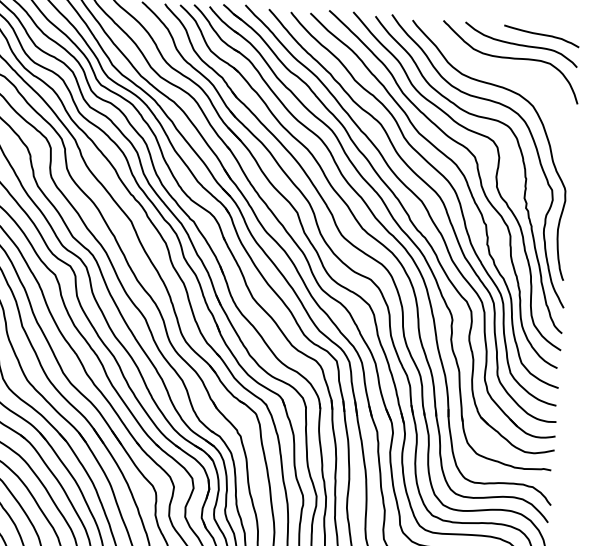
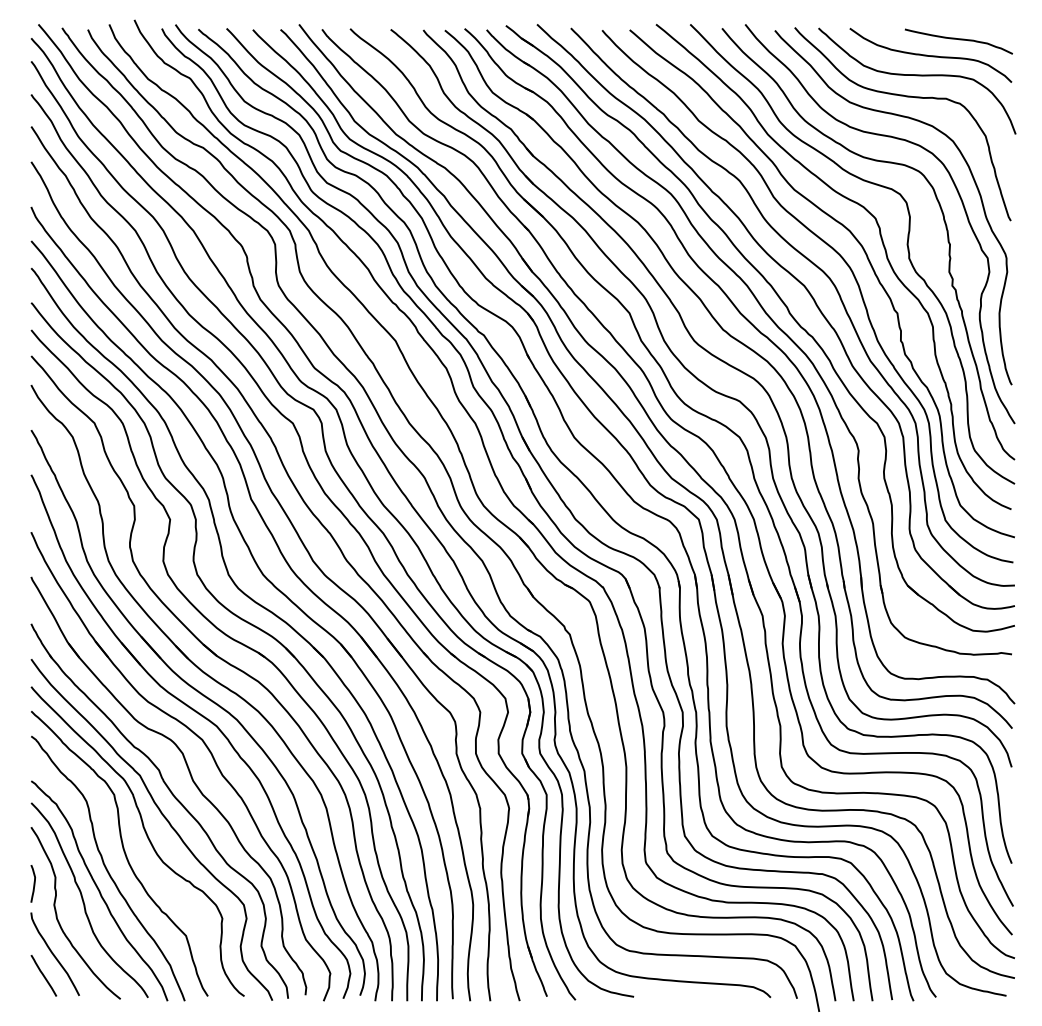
curve: (502, 73) -> (906, 97), added

